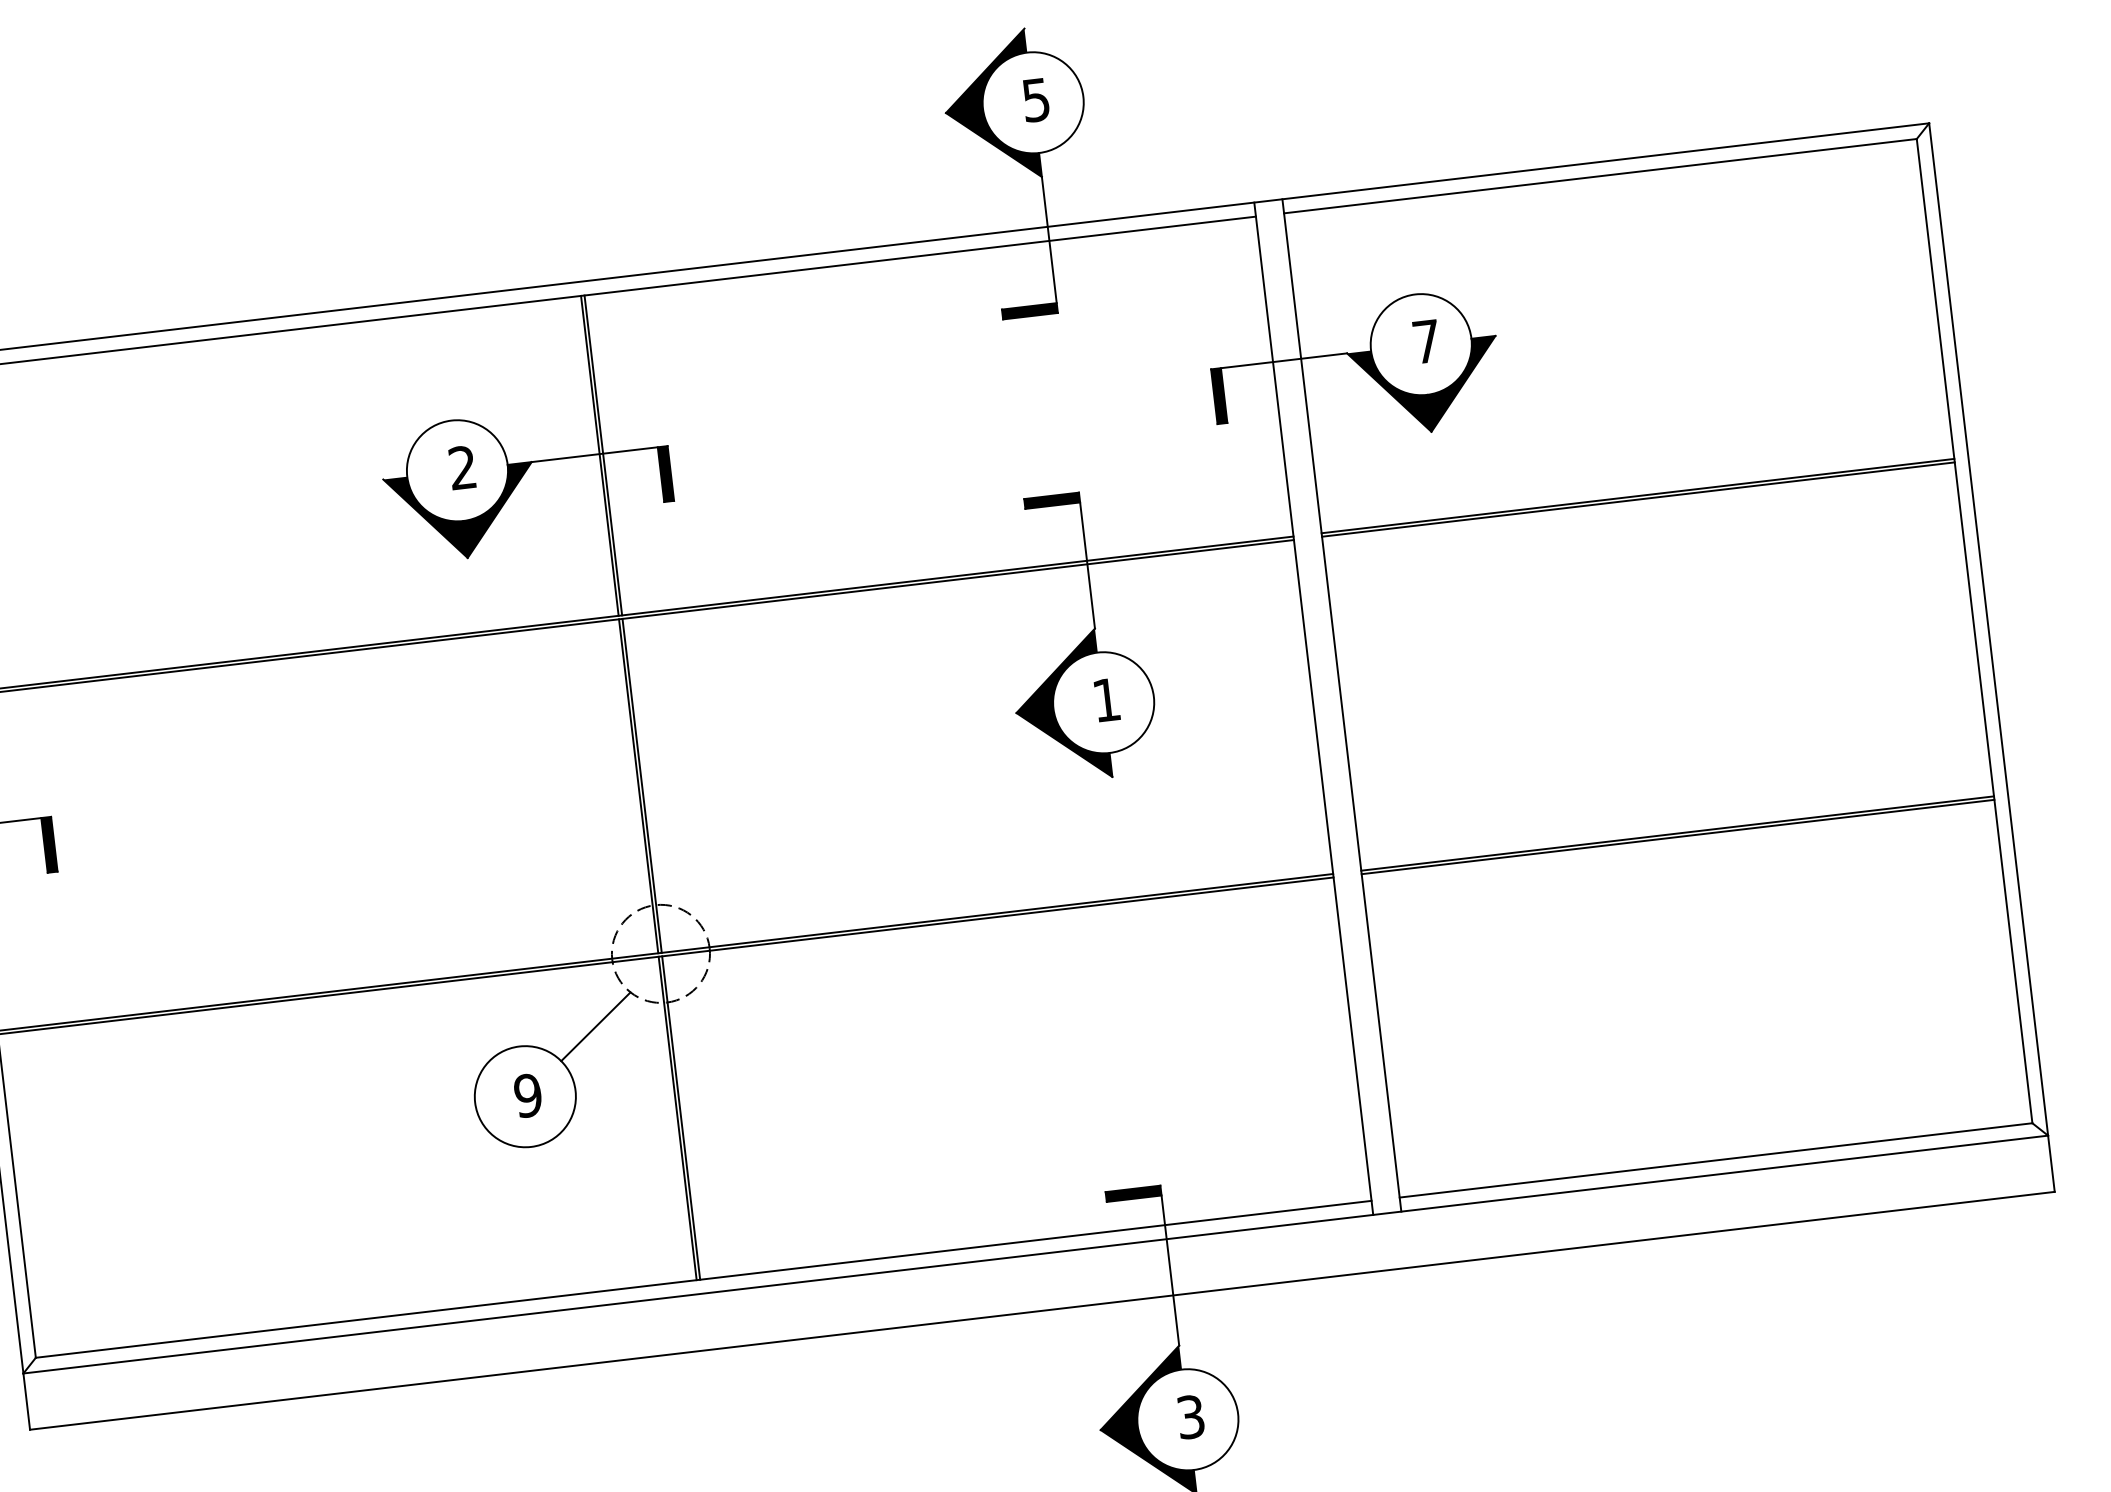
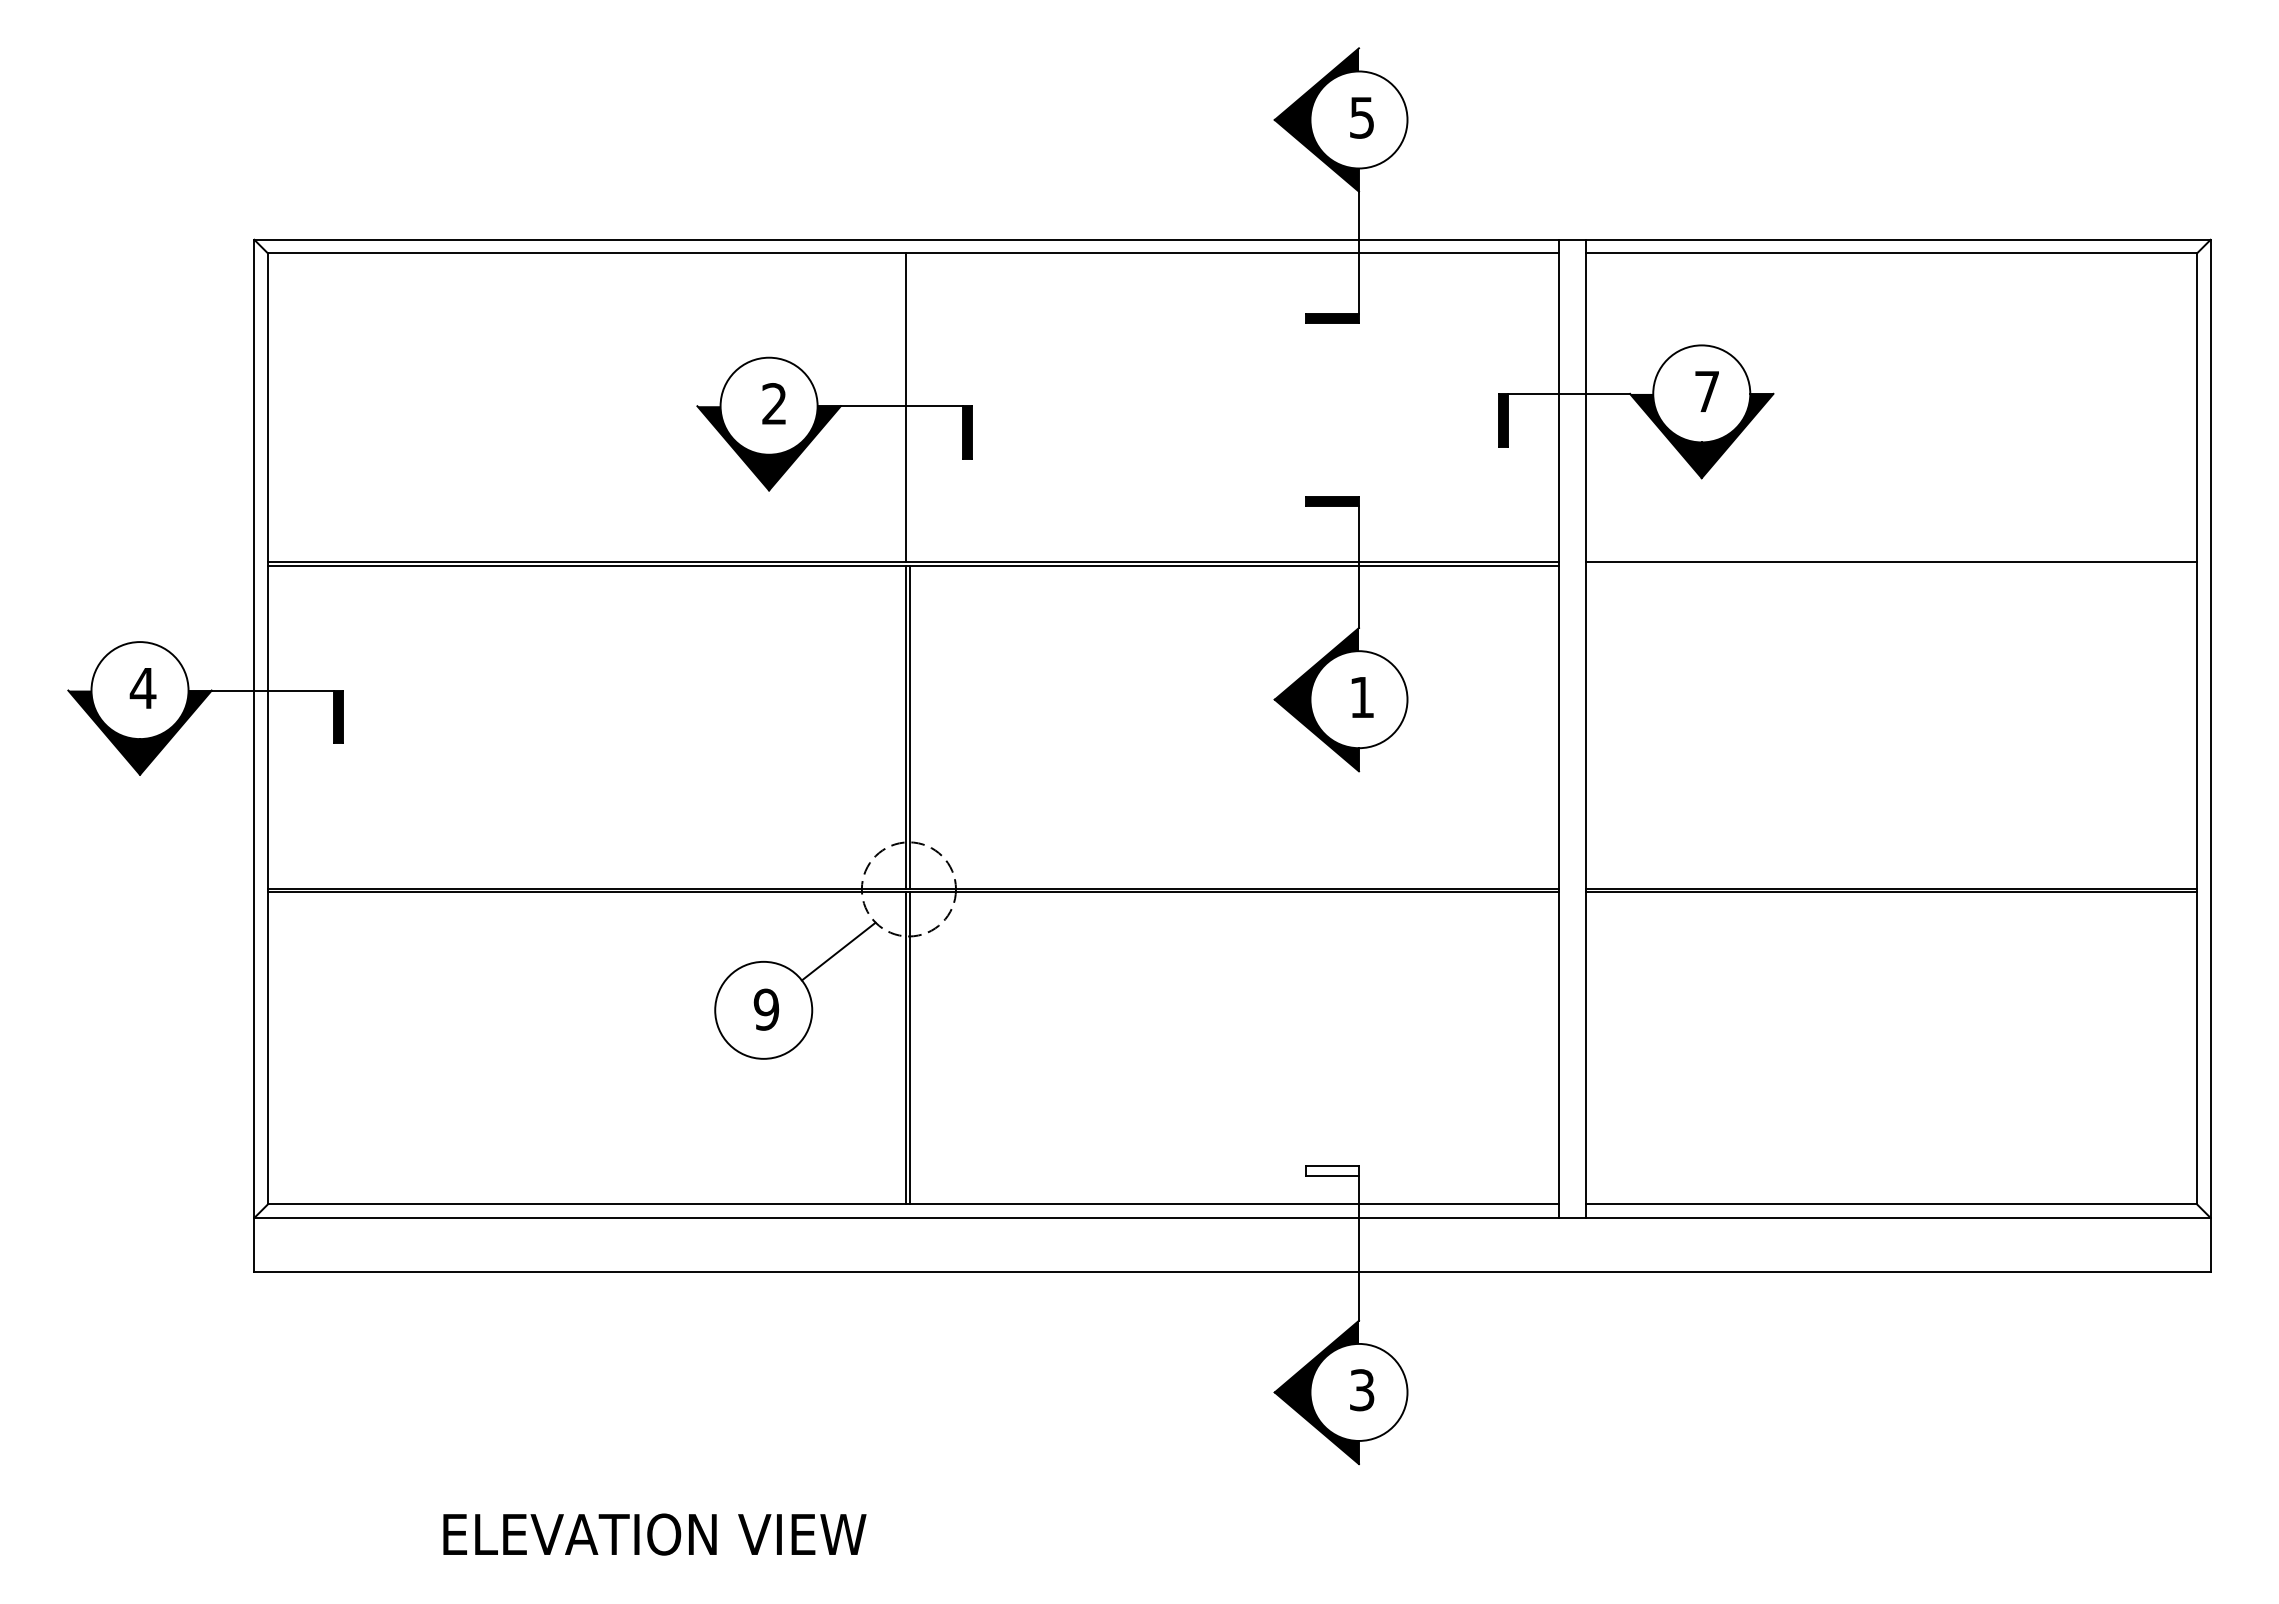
line: (602, 455) -> (909, 407), removed
line: (1638, 499) -> (1891, 565), removed
fill: (1133, 1193) -> (1332, 1170), removed

